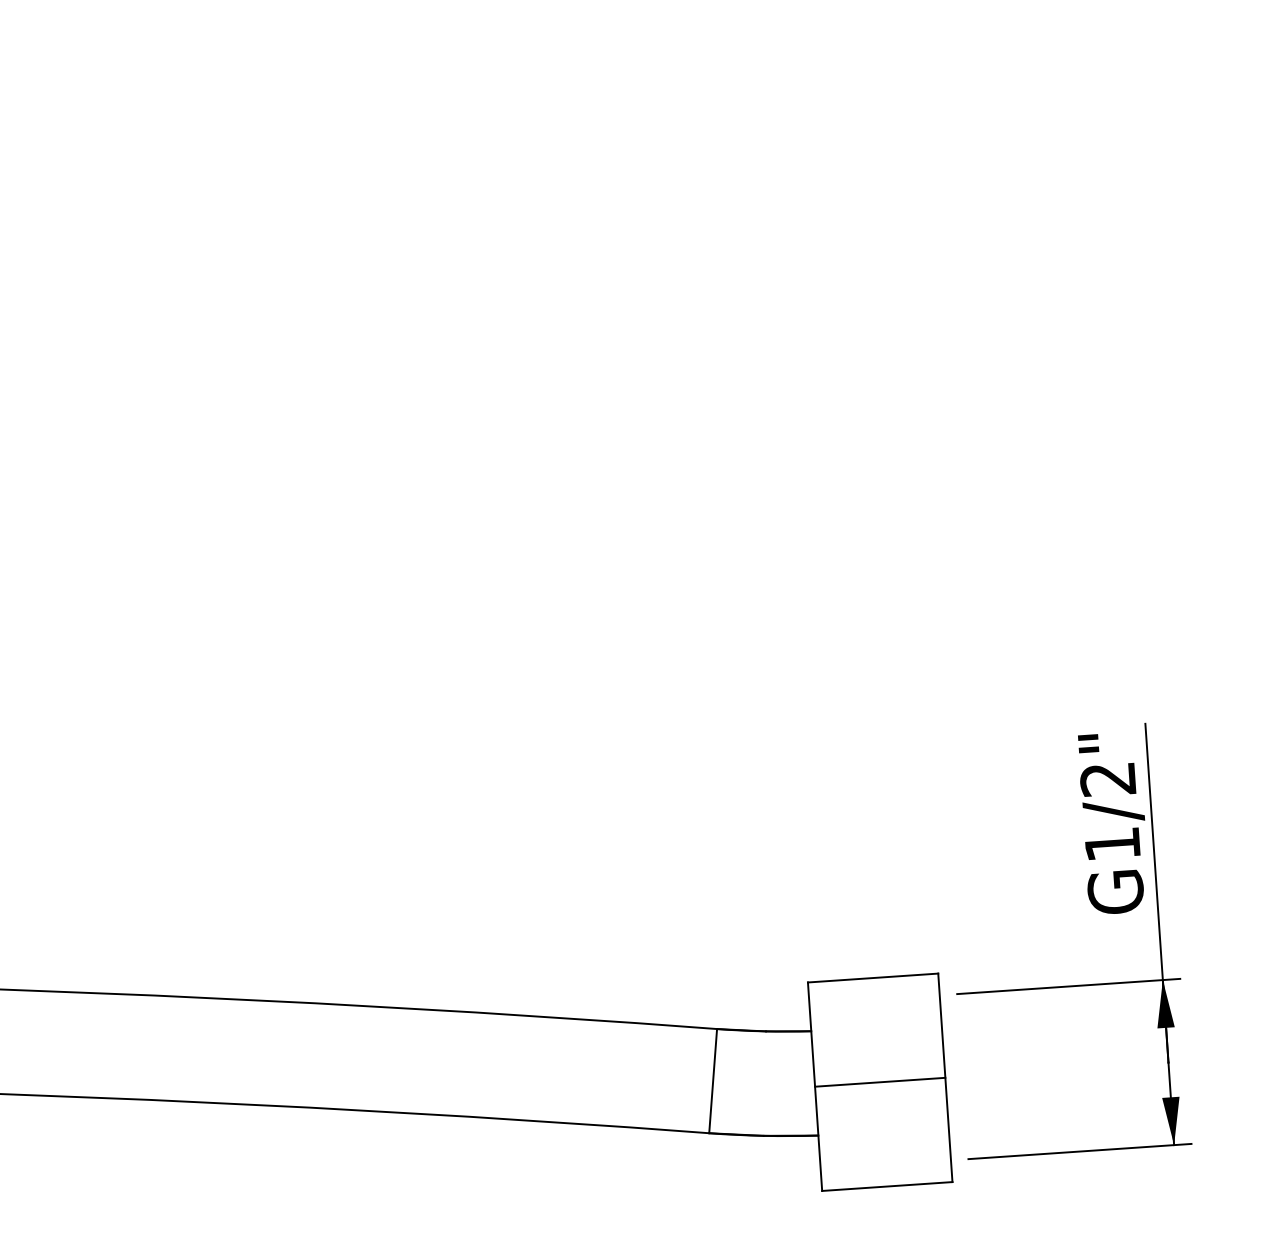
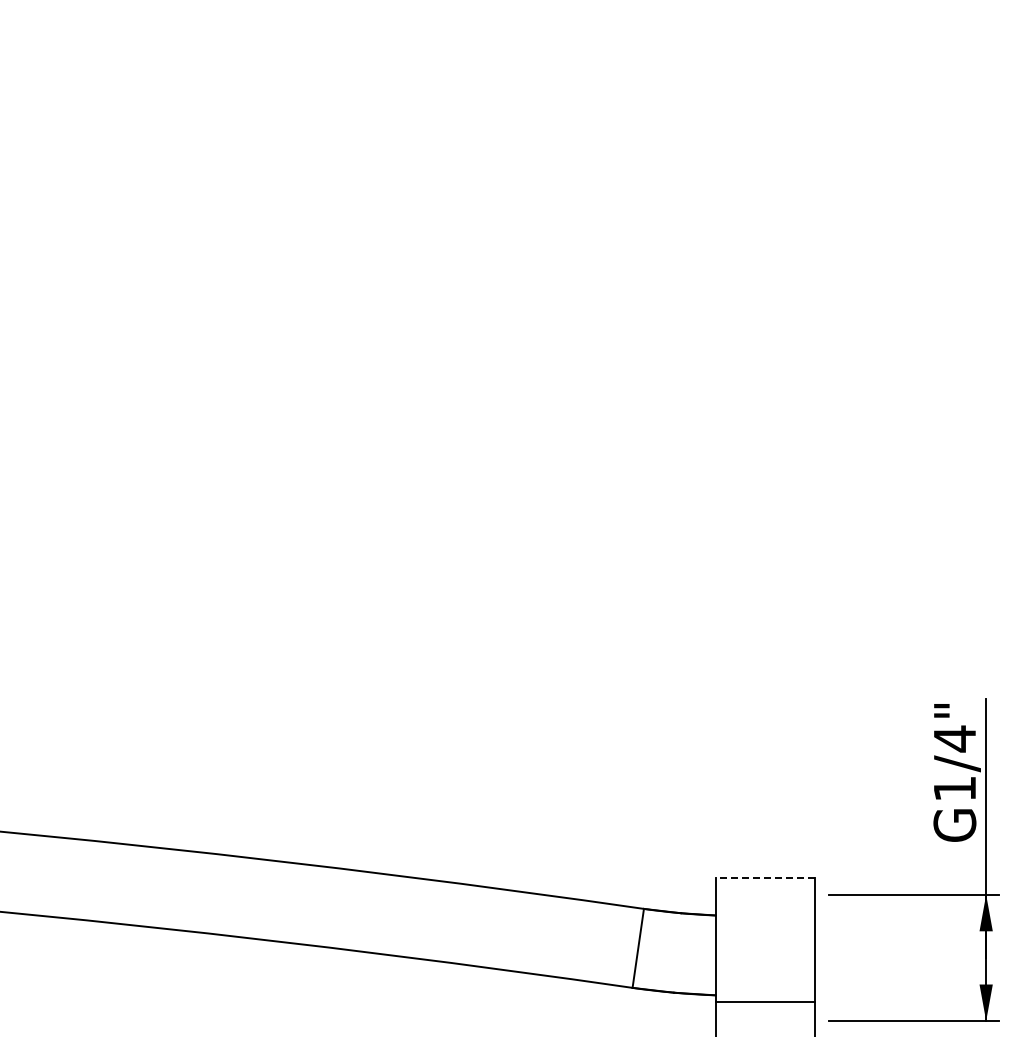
text: (1107, 778) -> (954, 738), G1/2" -> G1/4"
line: (873, 978) -> (765, 878), solid -> dashed
line: (880, 1081) -> (765, 1001), moved

